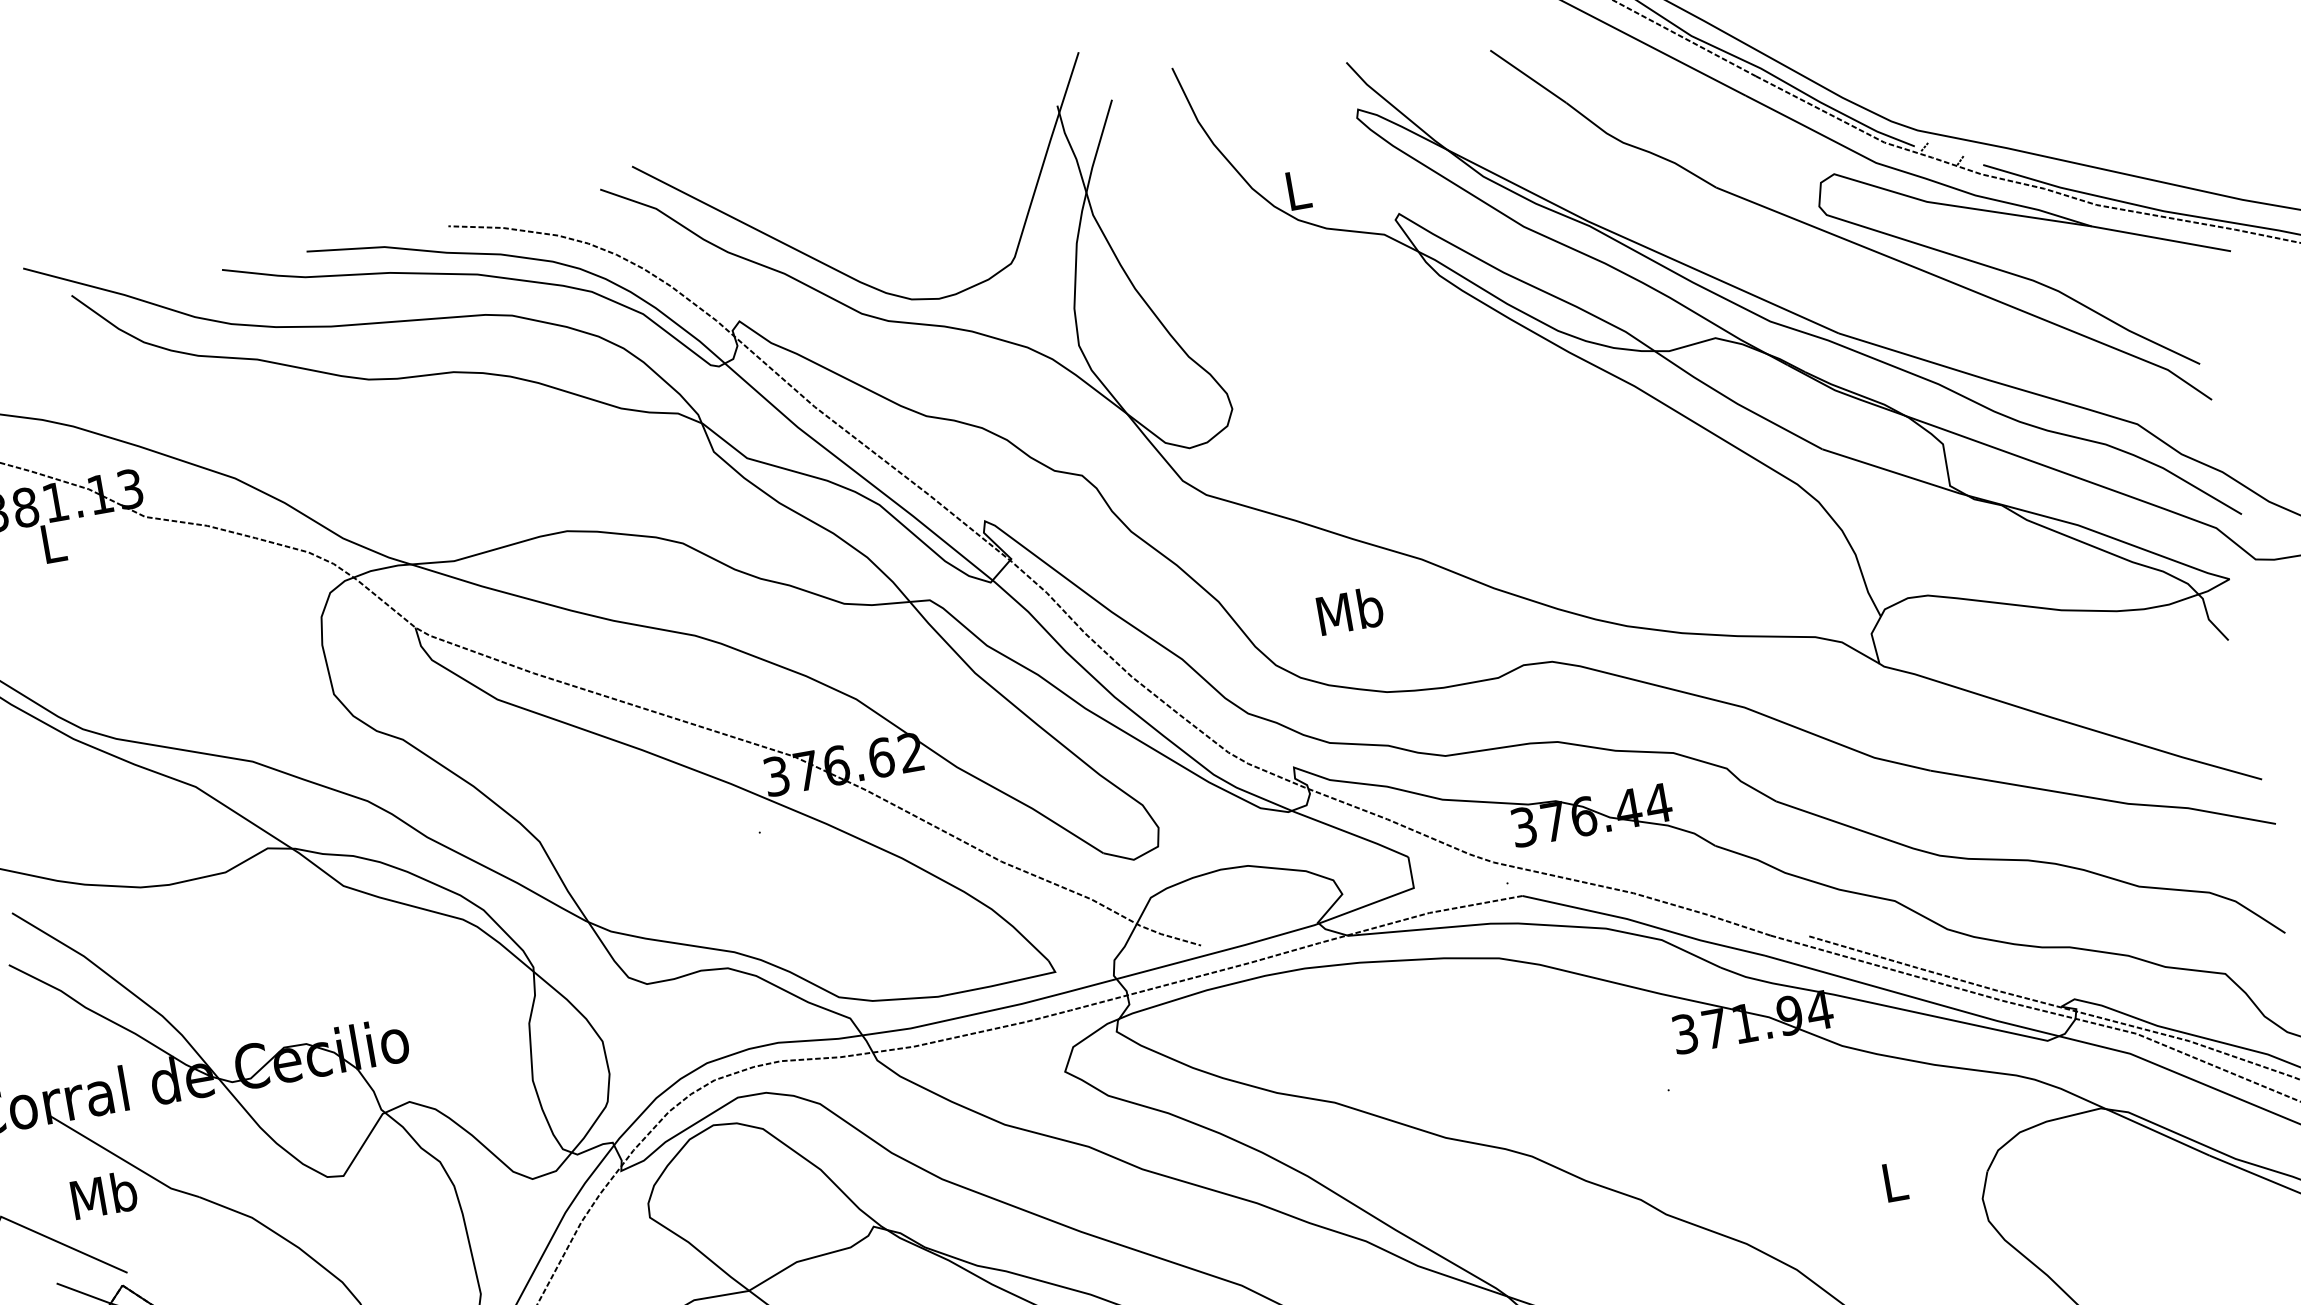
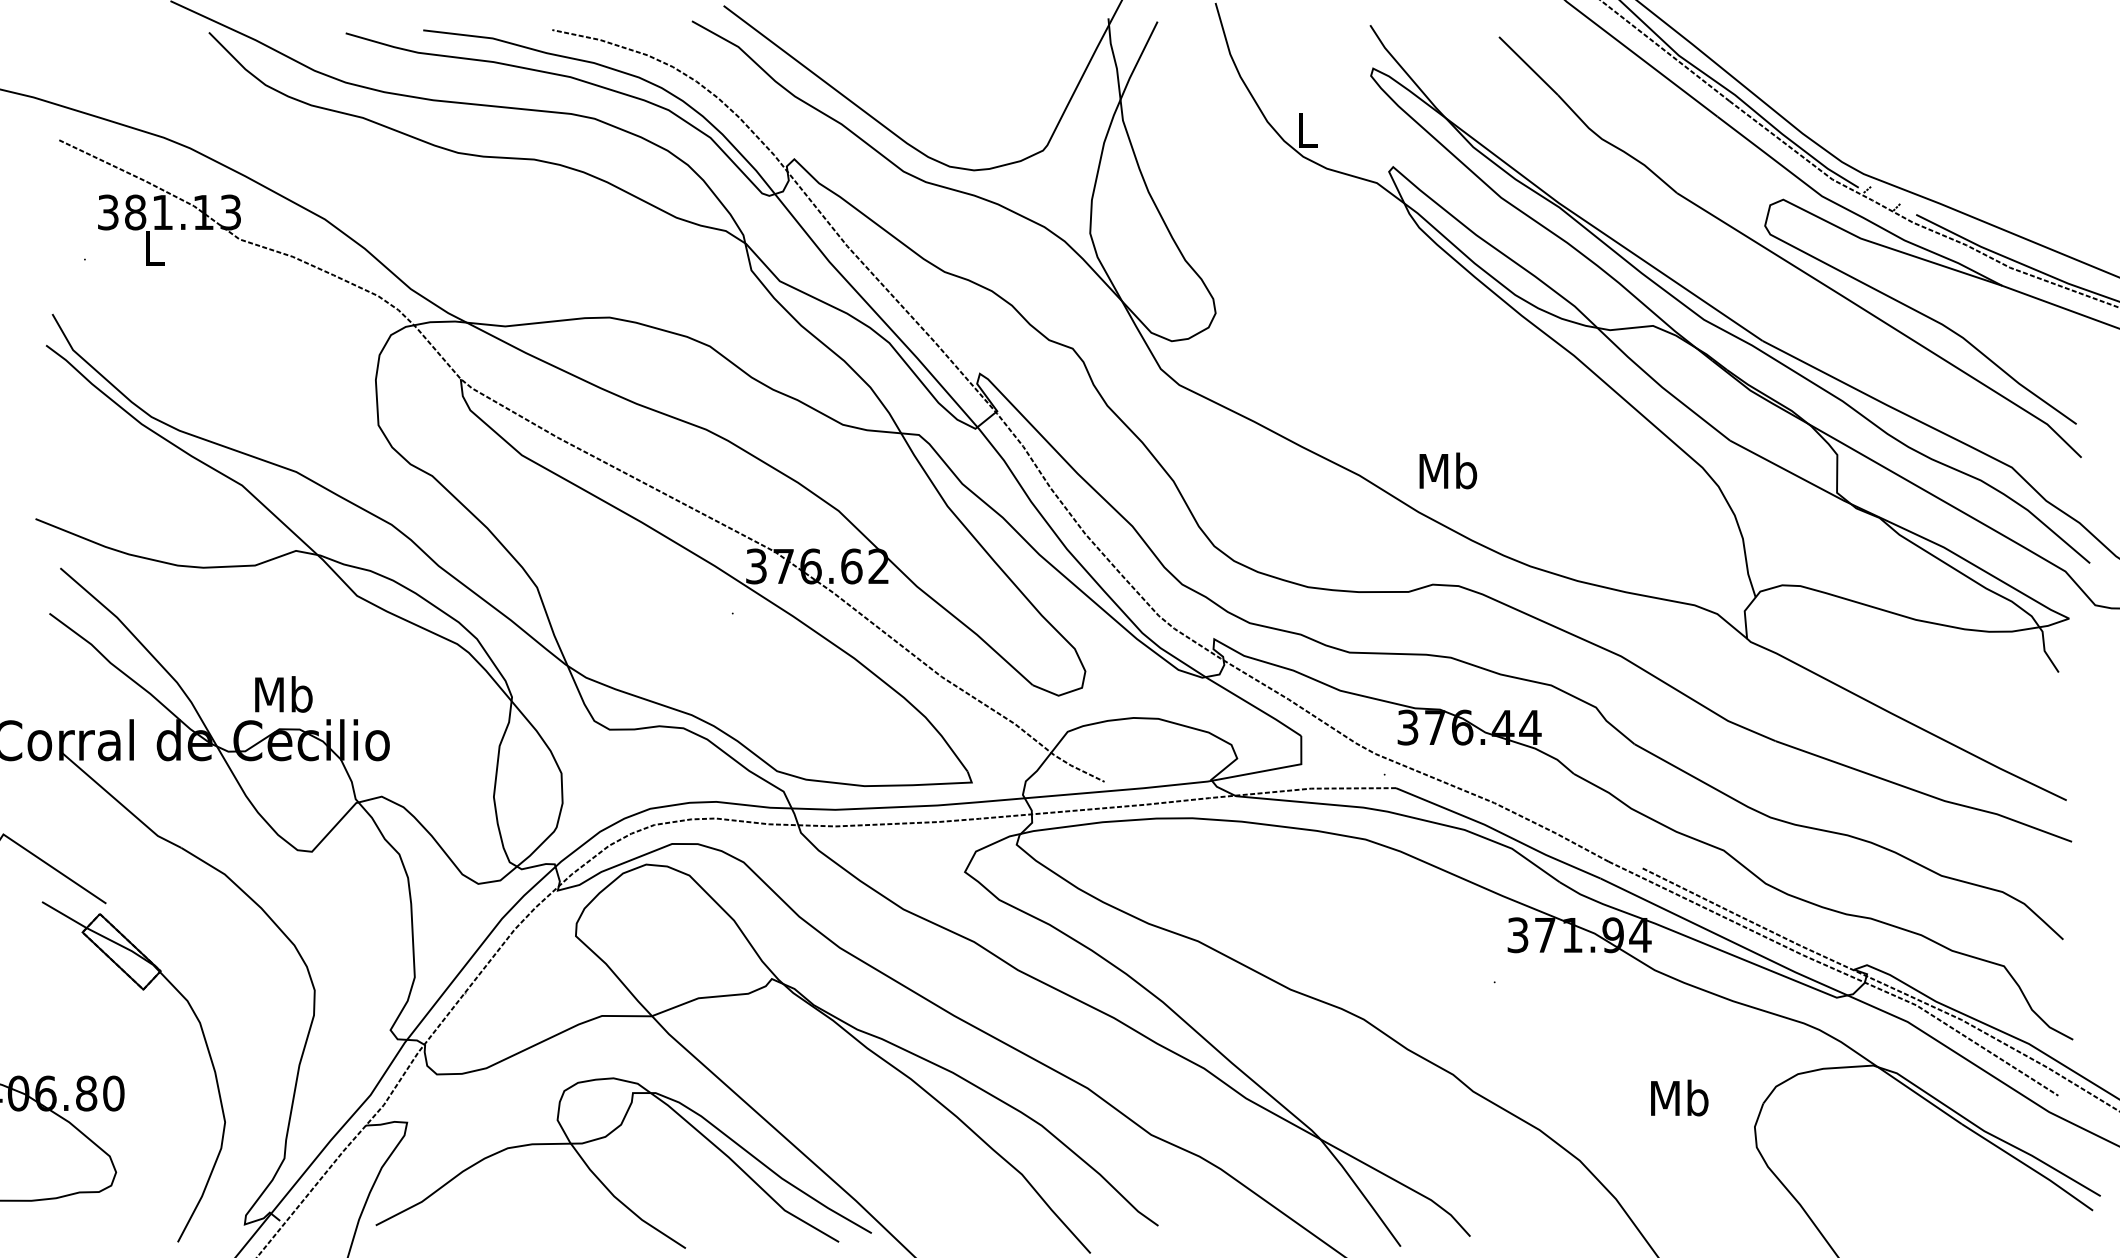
text: (1350, 610) -> (1448, 470), moved
text: (1894, 1181) -> (1679, 1097), L -> Mb
text: (103, 1195) -> (283, 694), moved

